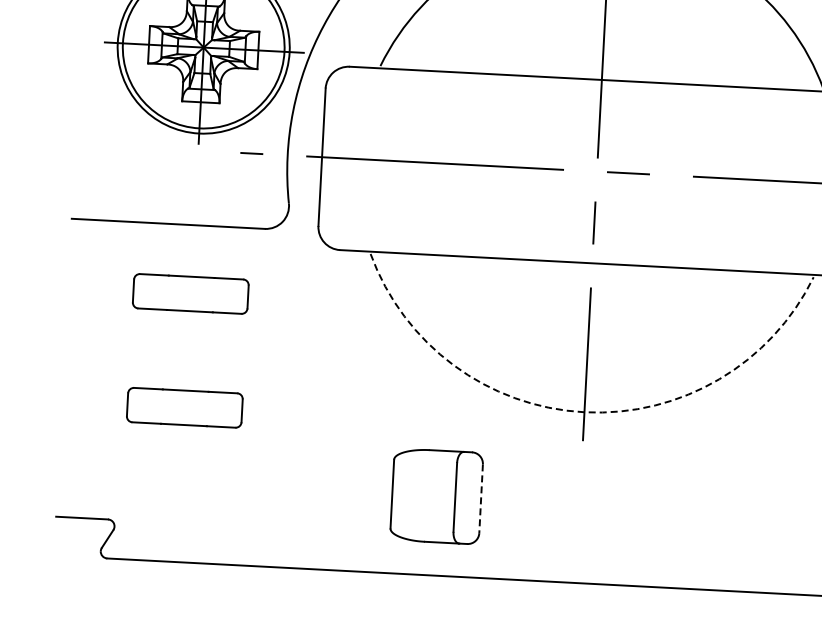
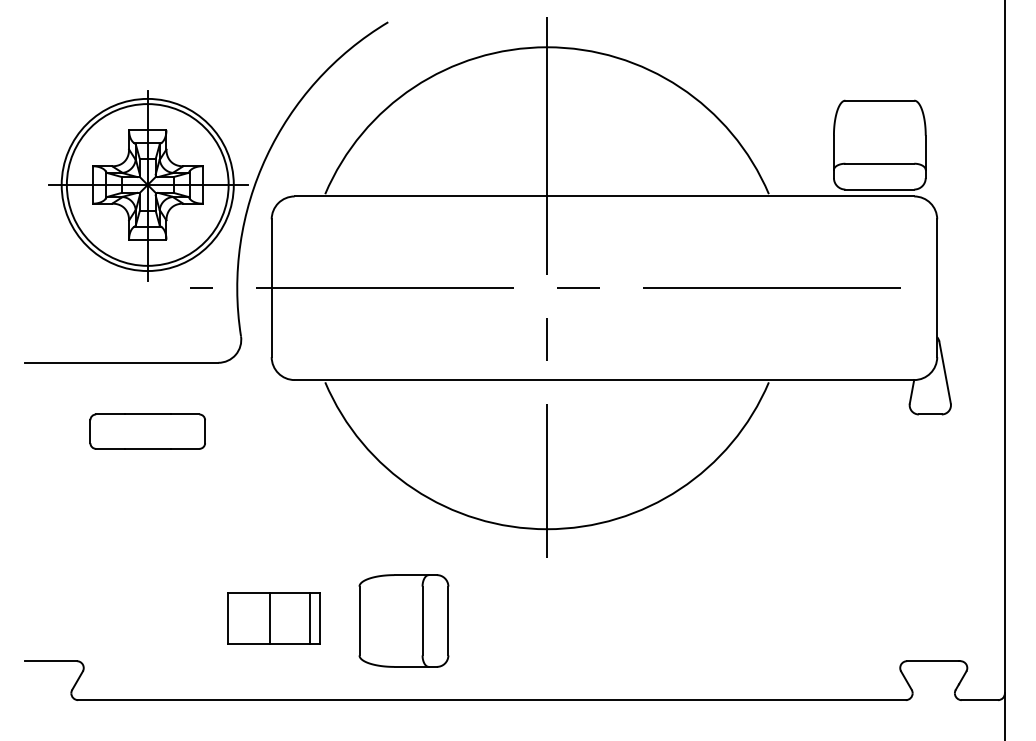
part: (184, 407) -> (147, 545), removed
arc: (584, 412) -> (547, 529), dashed -> solid
part: (306, 487) -> (273, 618), added
line: (481, 499) -> (448, 621), dashed -> solid

